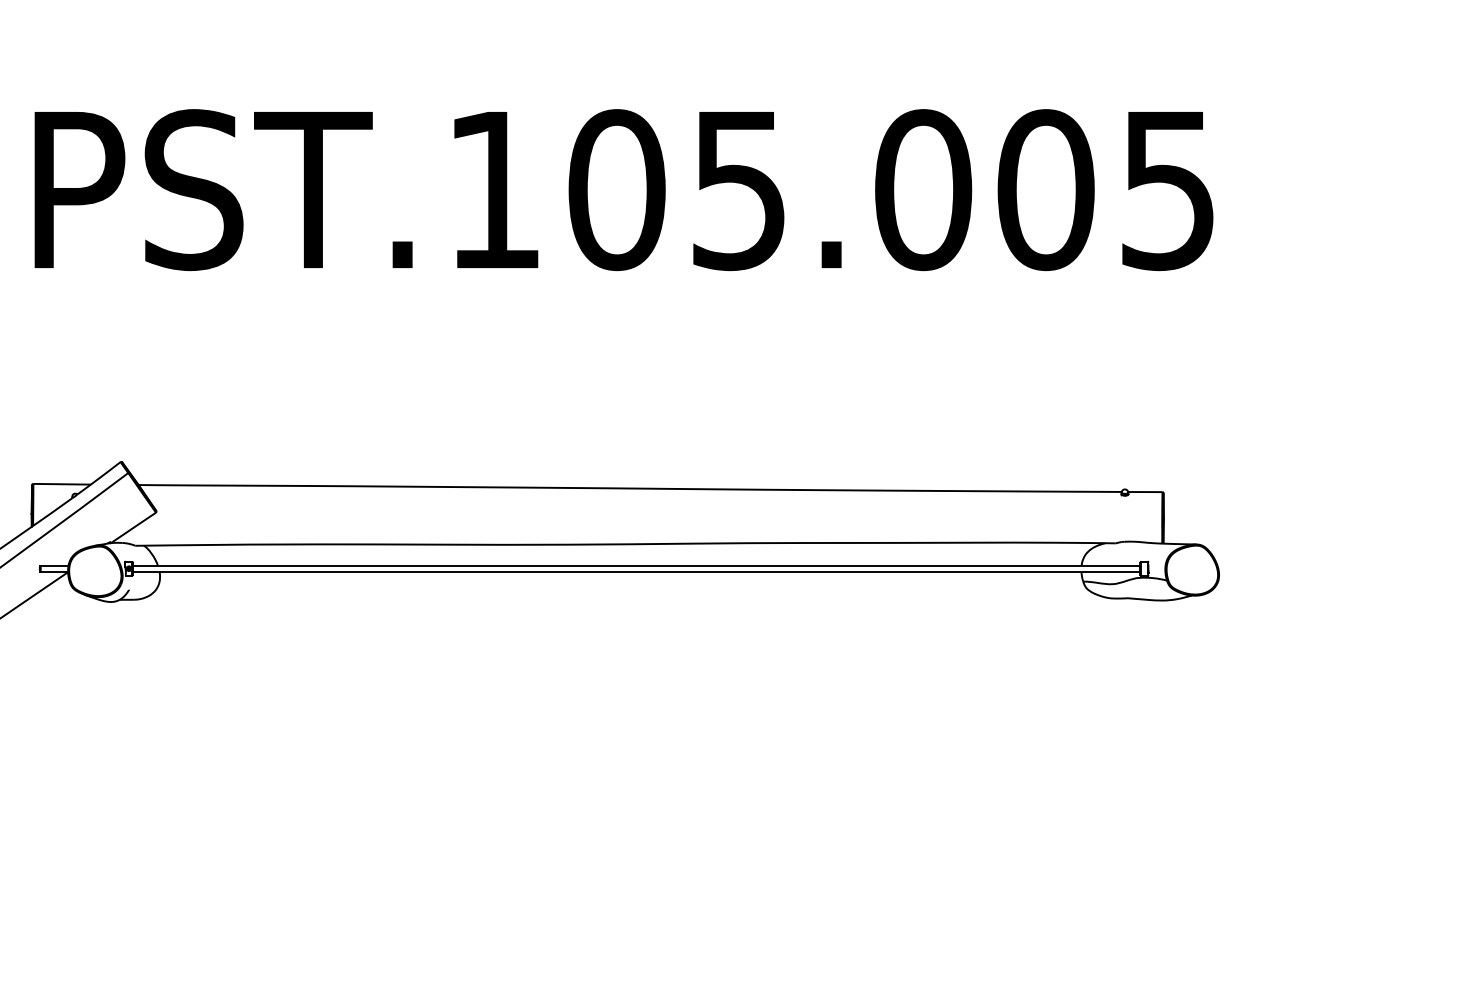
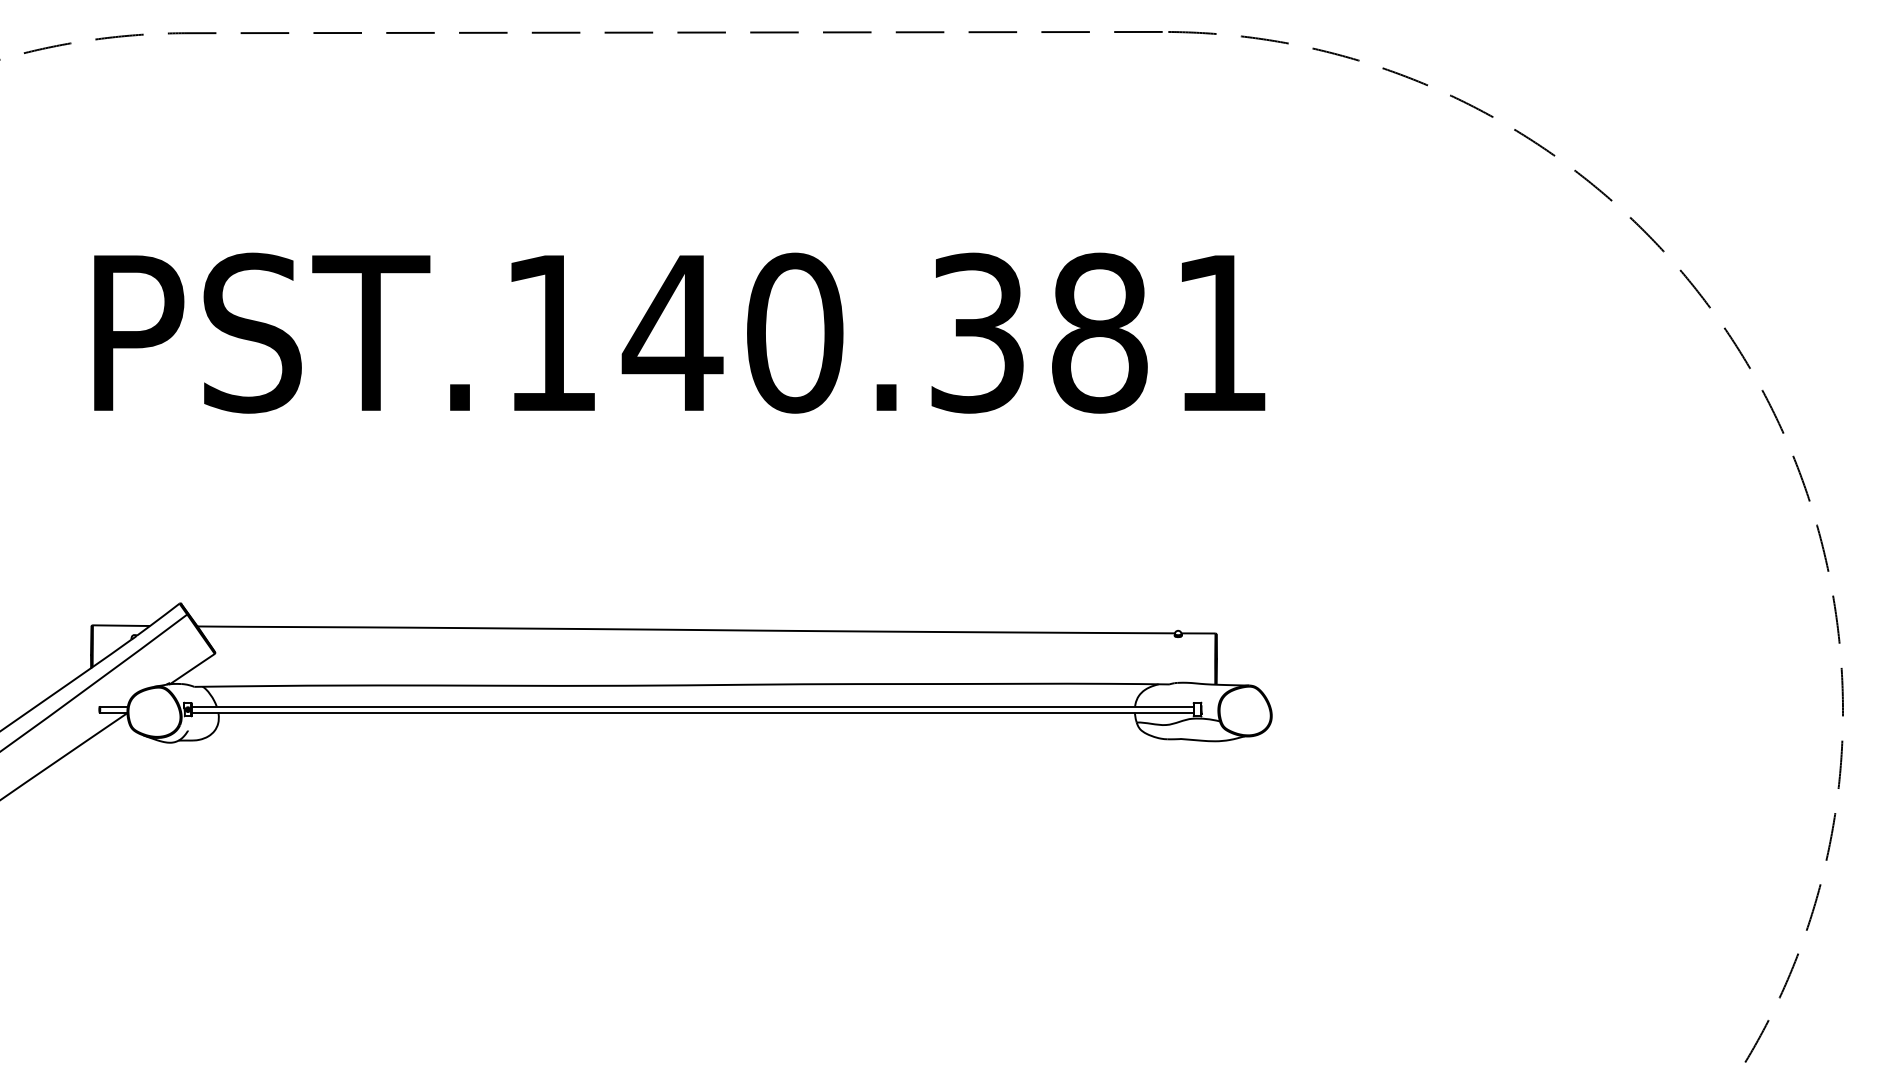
text: (888, 189) -> (943, 332), PST.105.005 -> PST.140.381

